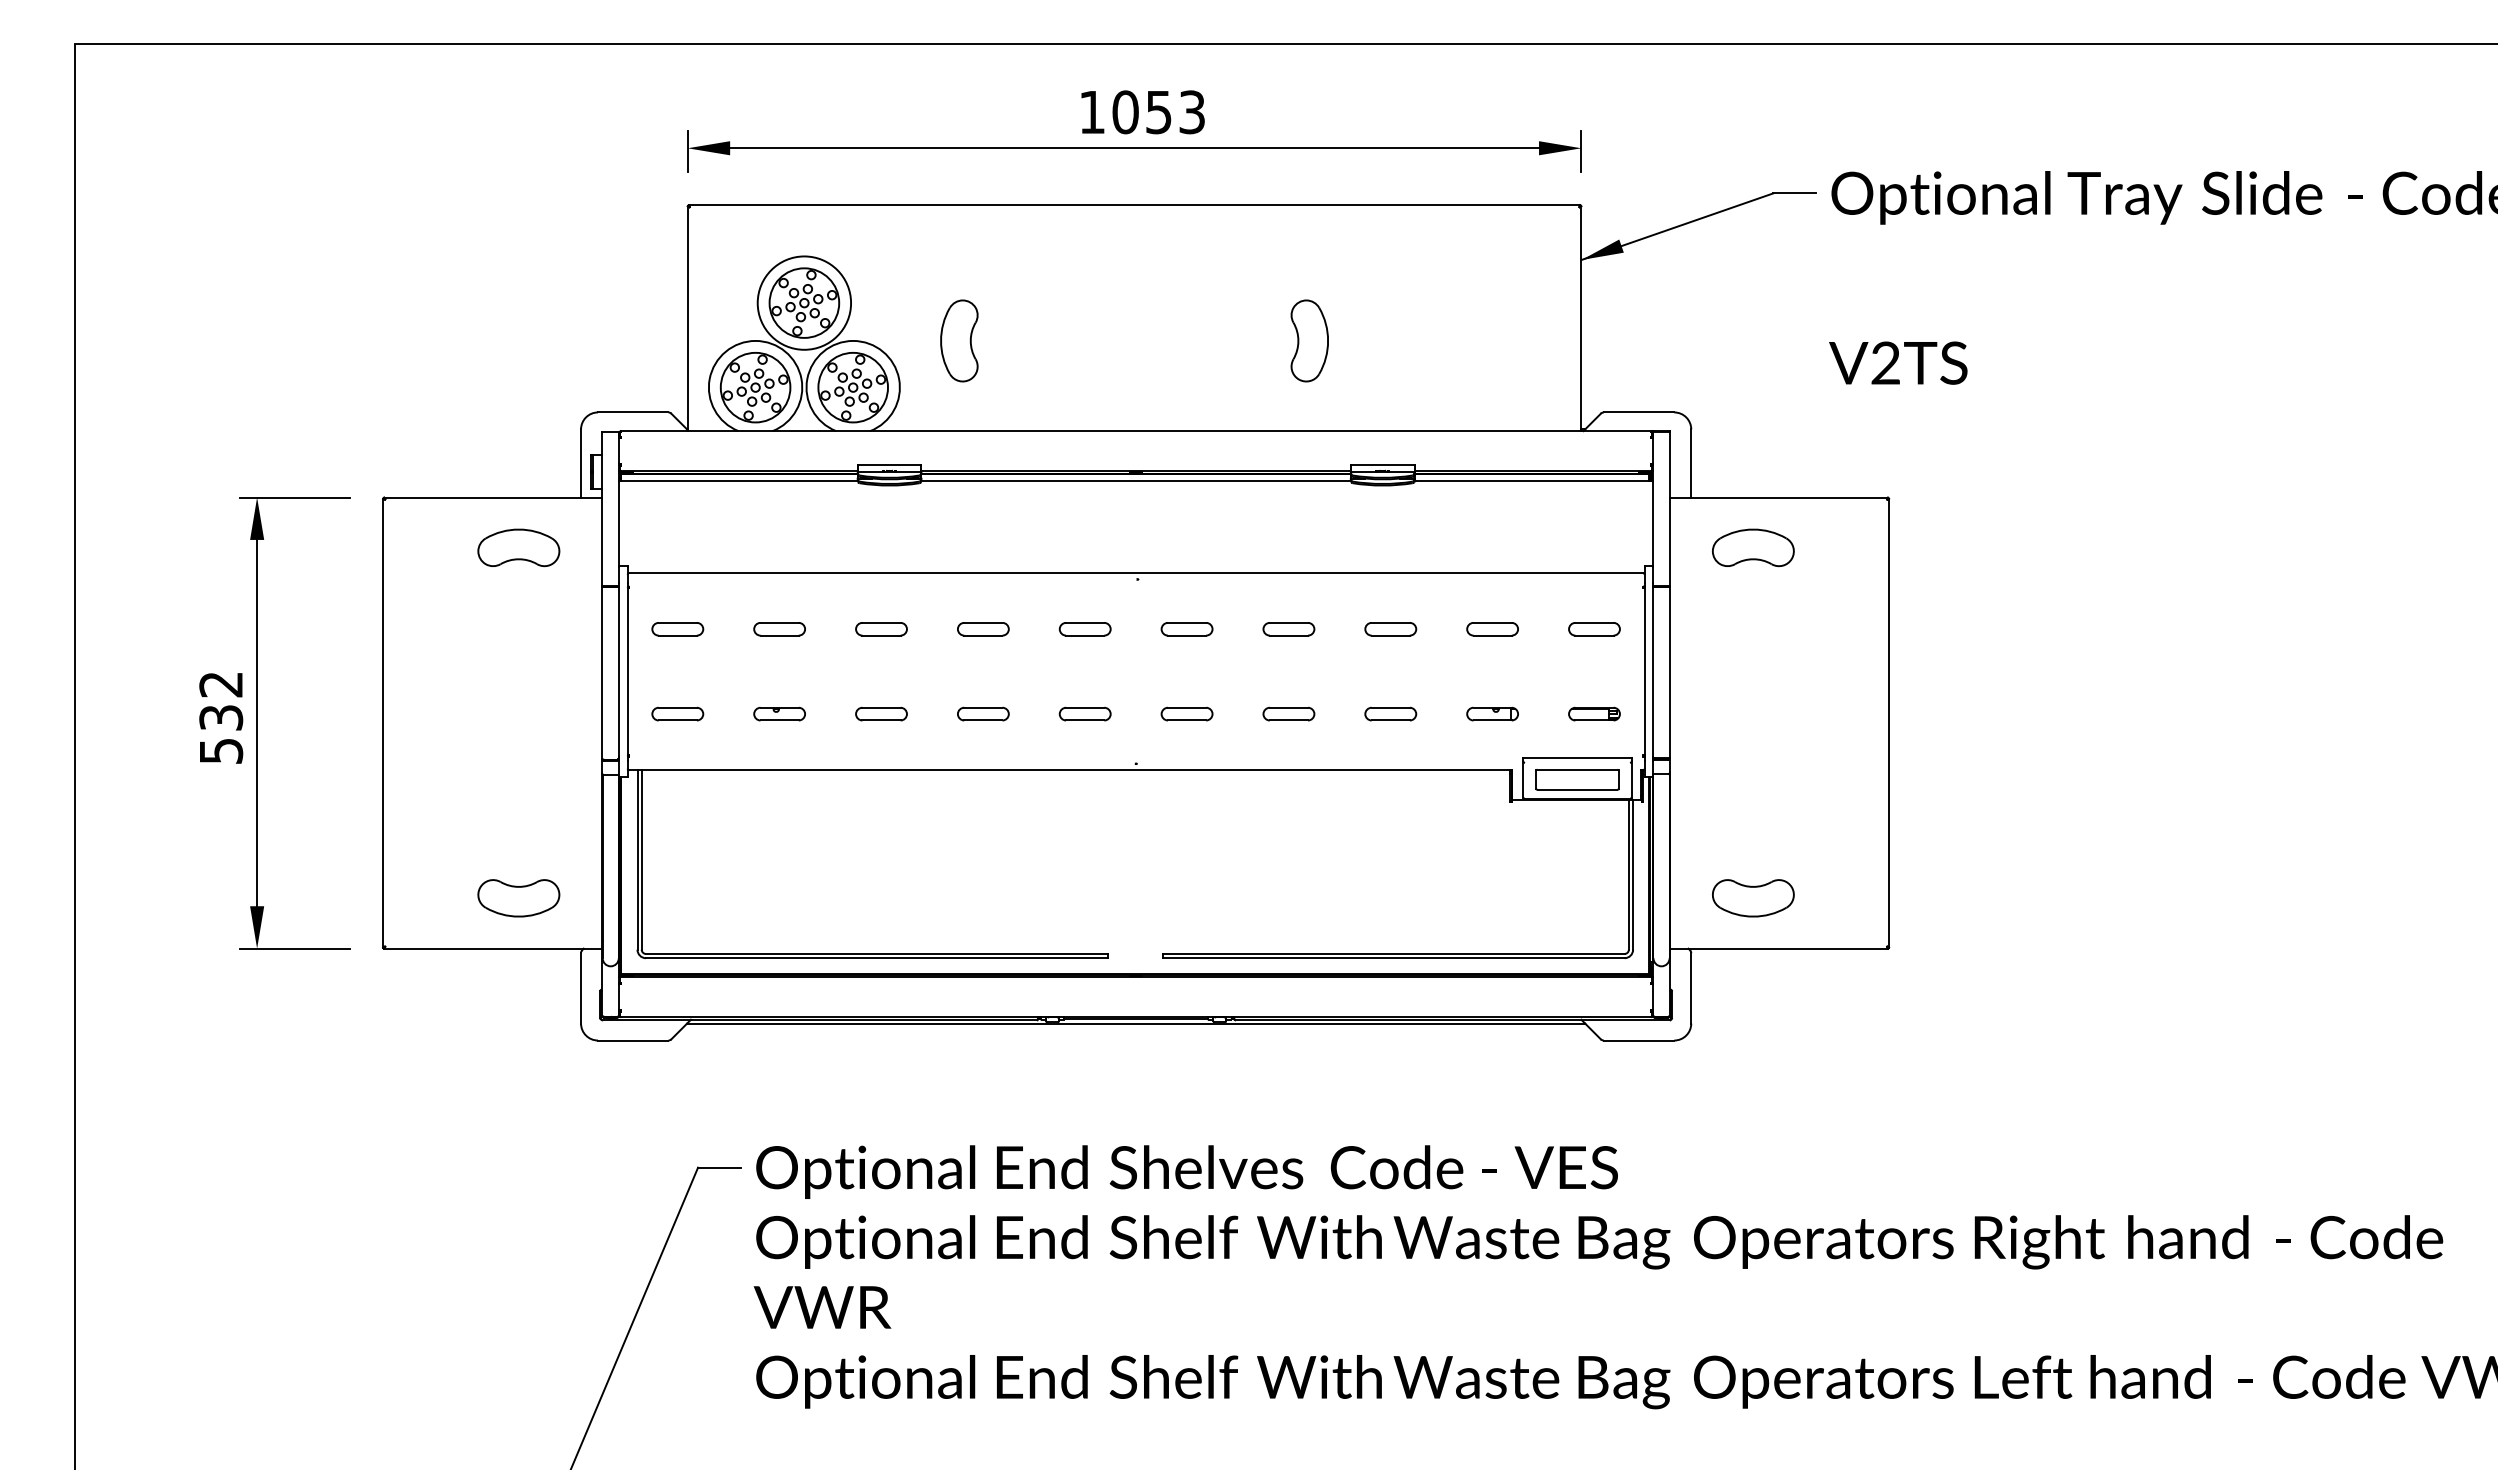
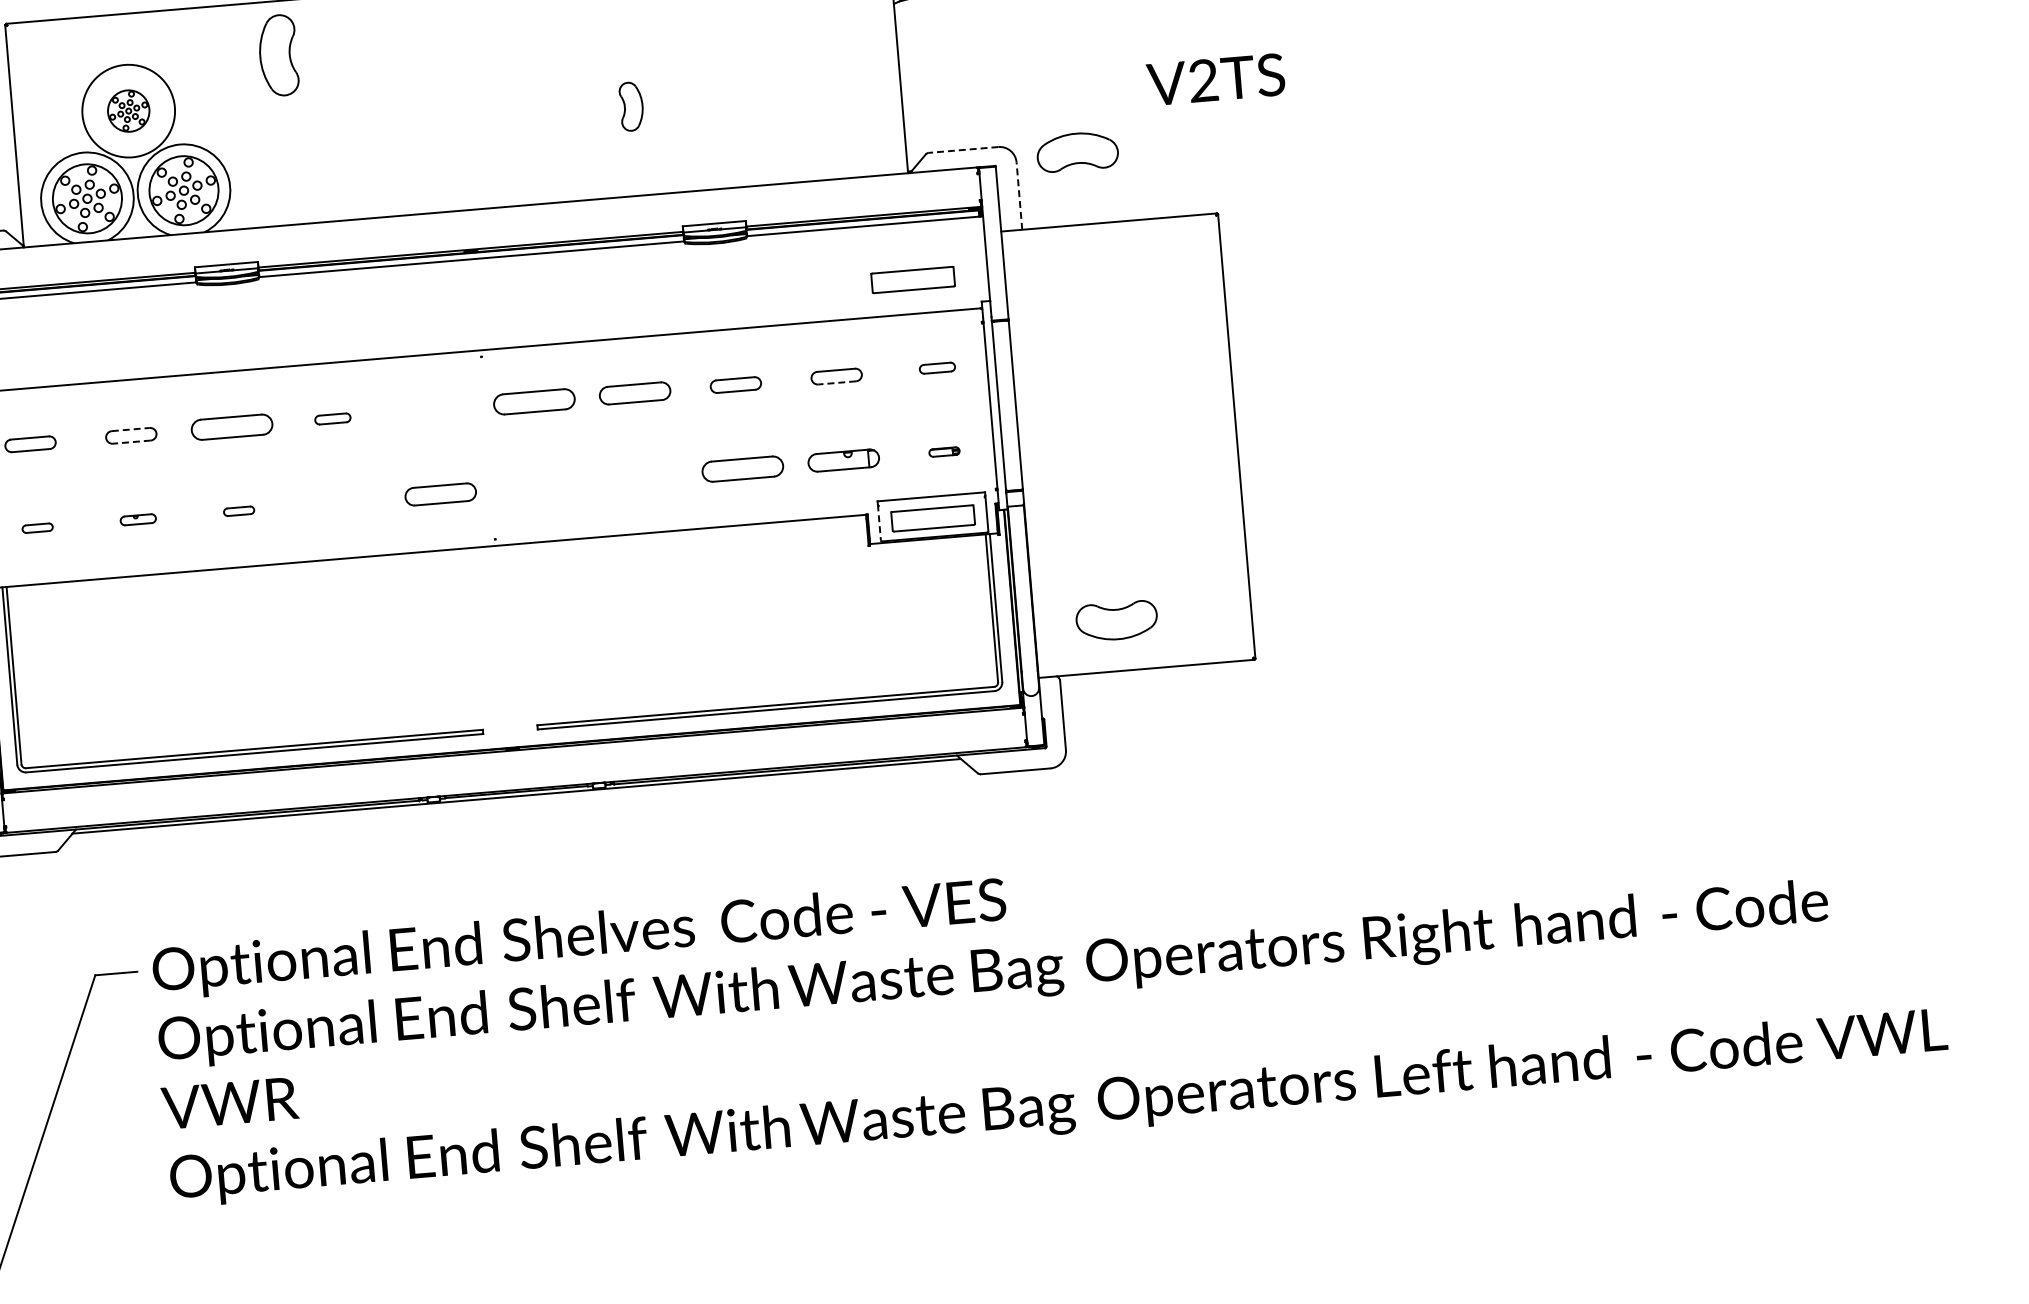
part: (804, 302) -> (128, 110), size x0.6
part: (959, 340) -> (278, 55), moved
part: (1309, 340) -> (631, 106), size x0.6
line: (1638, 412) -> (962, 150), solid -> dashed
line: (1691, 462) -> (1019, 195), solid -> dashed
part: (1577, 538) -> (913, 279), added
part: (1753, 547) -> (1077, 151), moved
line: (780, 622) -> (131, 429), solid -> dashed
part: (881, 629) -> (232, 427), size x1.6
part: (983, 629) -> (333, 419), size x0.7
part: (1084, 629) -> (432, 410), removed
part: (1186, 629) -> (533, 402), size x1.6
part: (1288, 629) -> (634, 393), size x1.4
part: (1594, 629) -> (937, 368), size x0.7
line: (779, 635) -> (131, 442), solid -> dashed
line: (1492, 635) -> (837, 382), solid -> dashed
part: (677, 713) -> (37, 527), size x0.6
part: (779, 713) -> (138, 519), size x0.7
part: (881, 713) -> (239, 510), size x0.6
part: (983, 713) -> (339, 502), removed
part: (1084, 713) -> (439, 493), size x1.4
part: (1186, 713) -> (540, 485), removed
part: (1288, 713) -> (641, 476), removed
part: (1390, 713) -> (742, 468), size x1.6
part: (1492, 713) -> (843, 459), size x1.4
part: (1594, 713) -> (944, 451), size x0.6
line: (1523, 779) -> (879, 522), solid -> dashed

